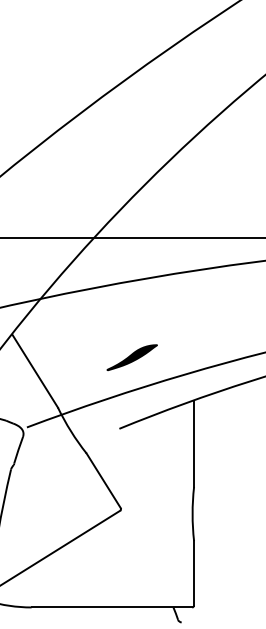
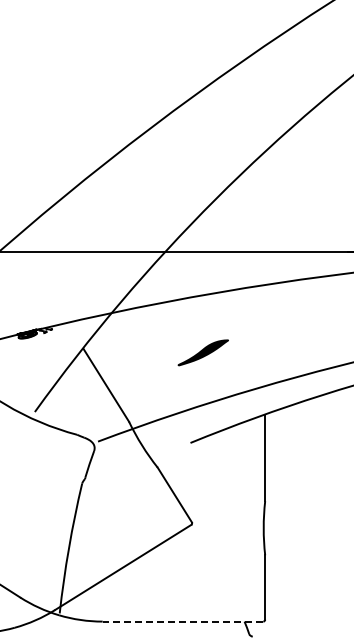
part: (131, 357) -> (202, 352), moved
line: (111, 607) -> (182, 621), solid -> dashed

